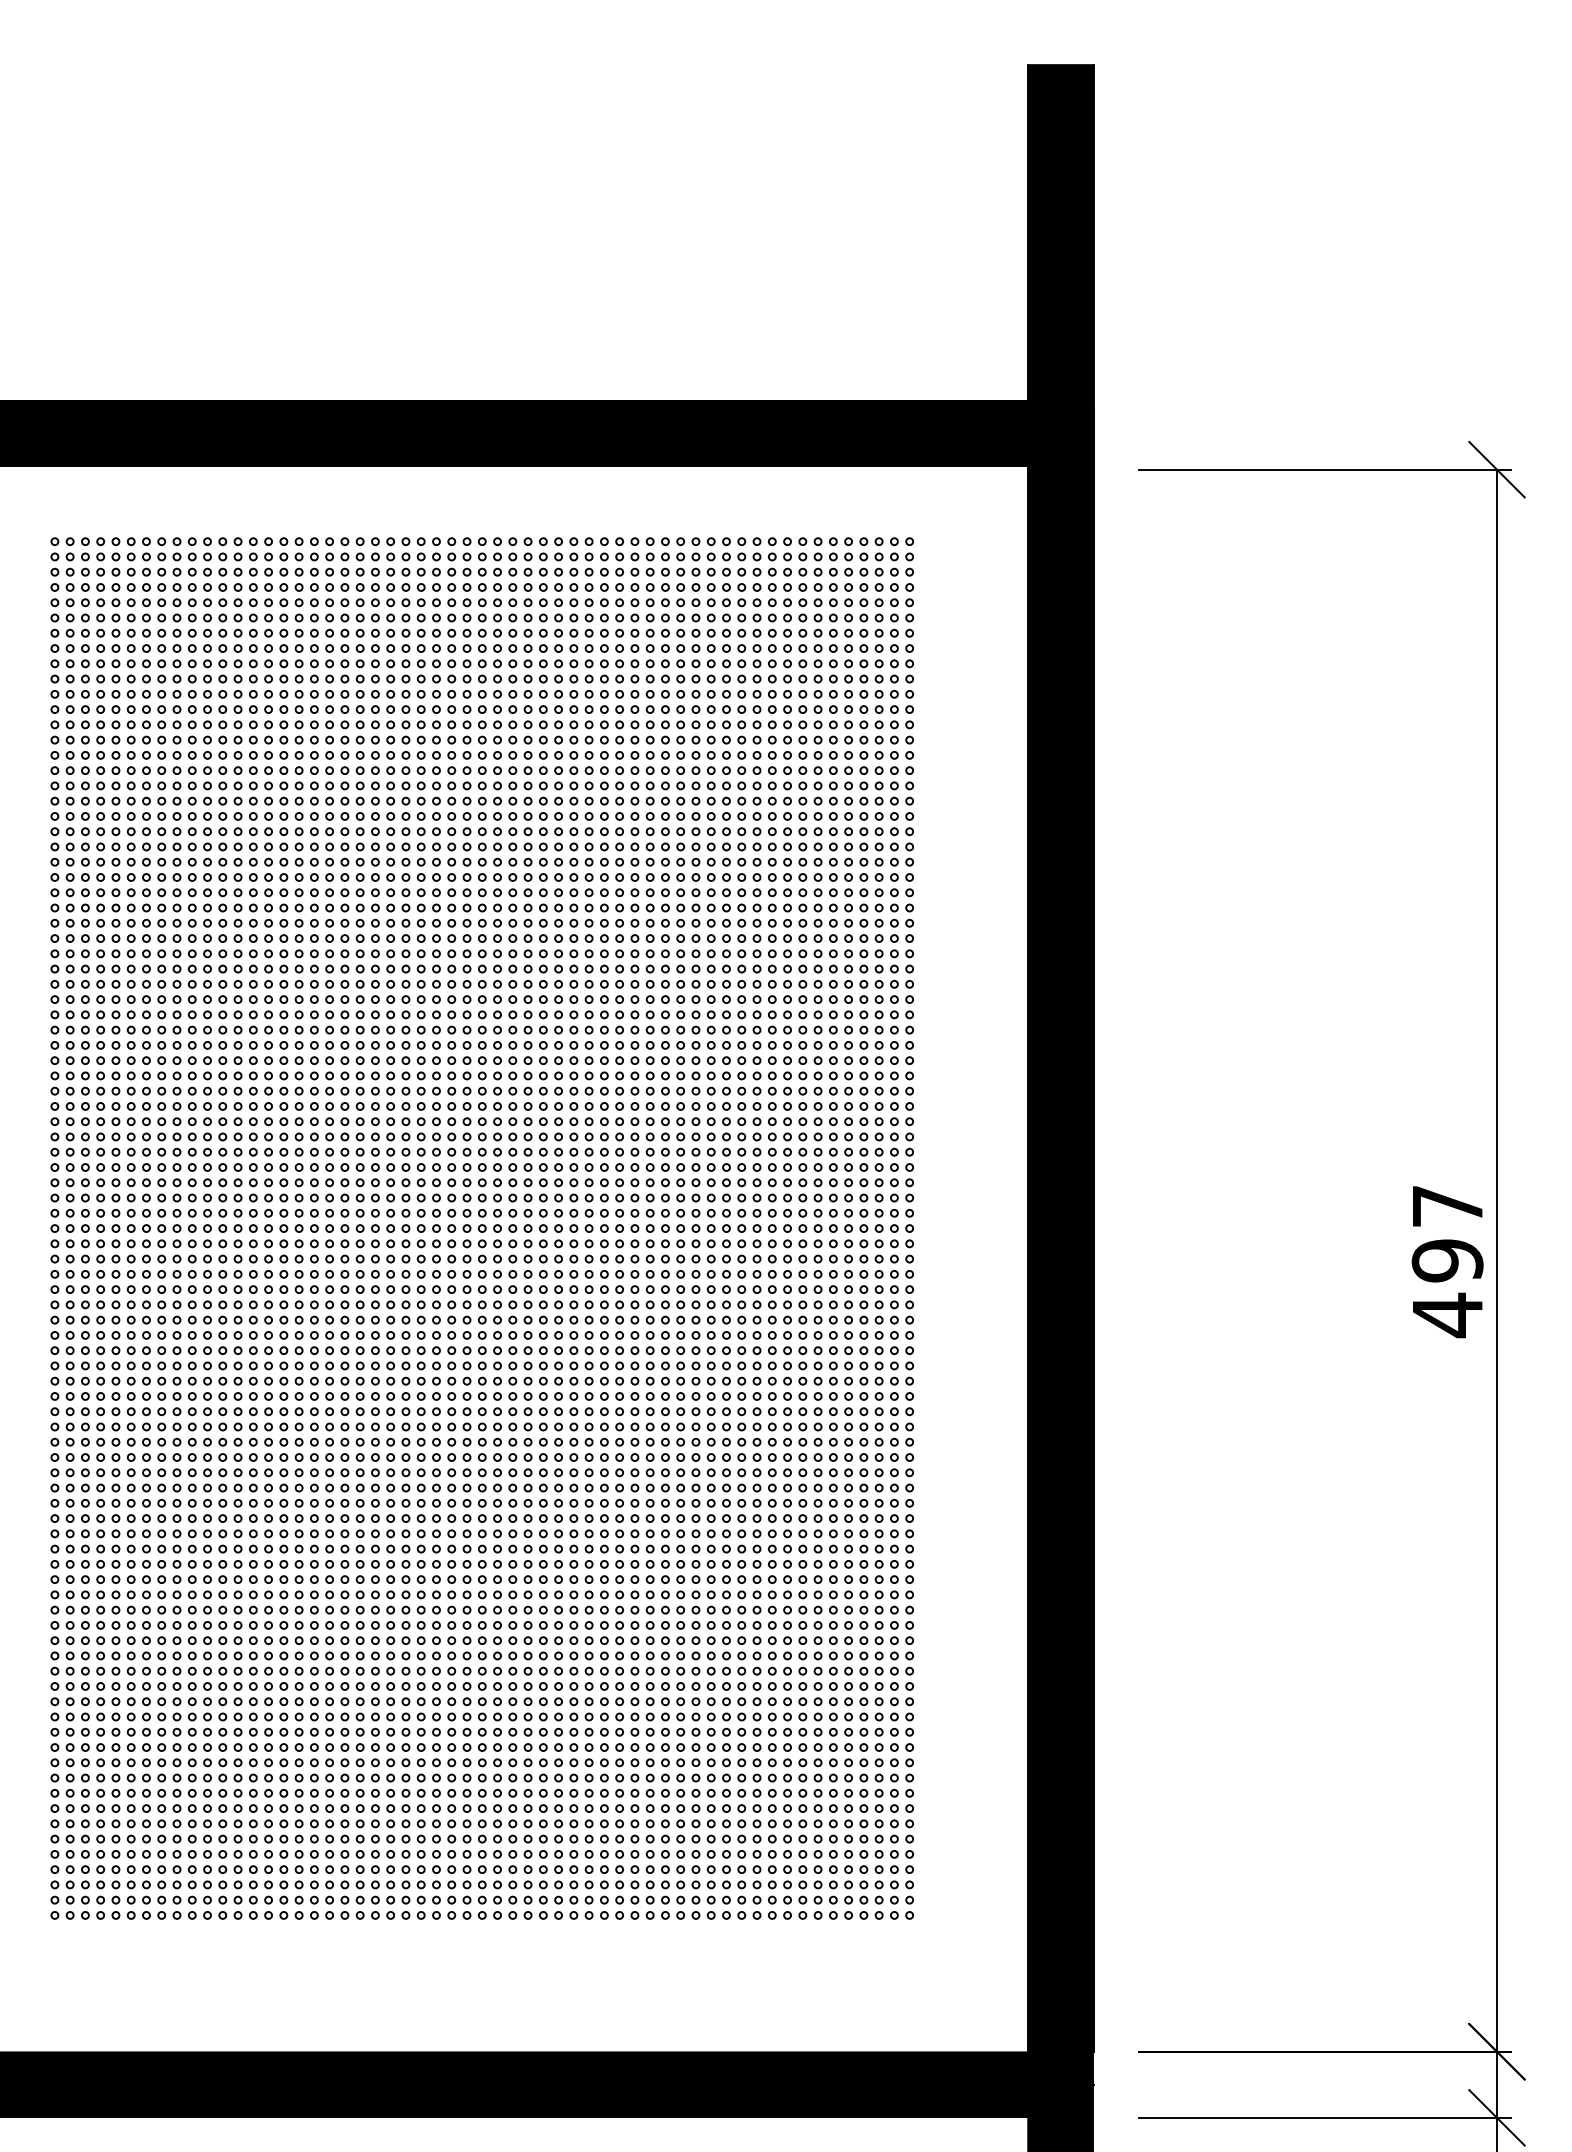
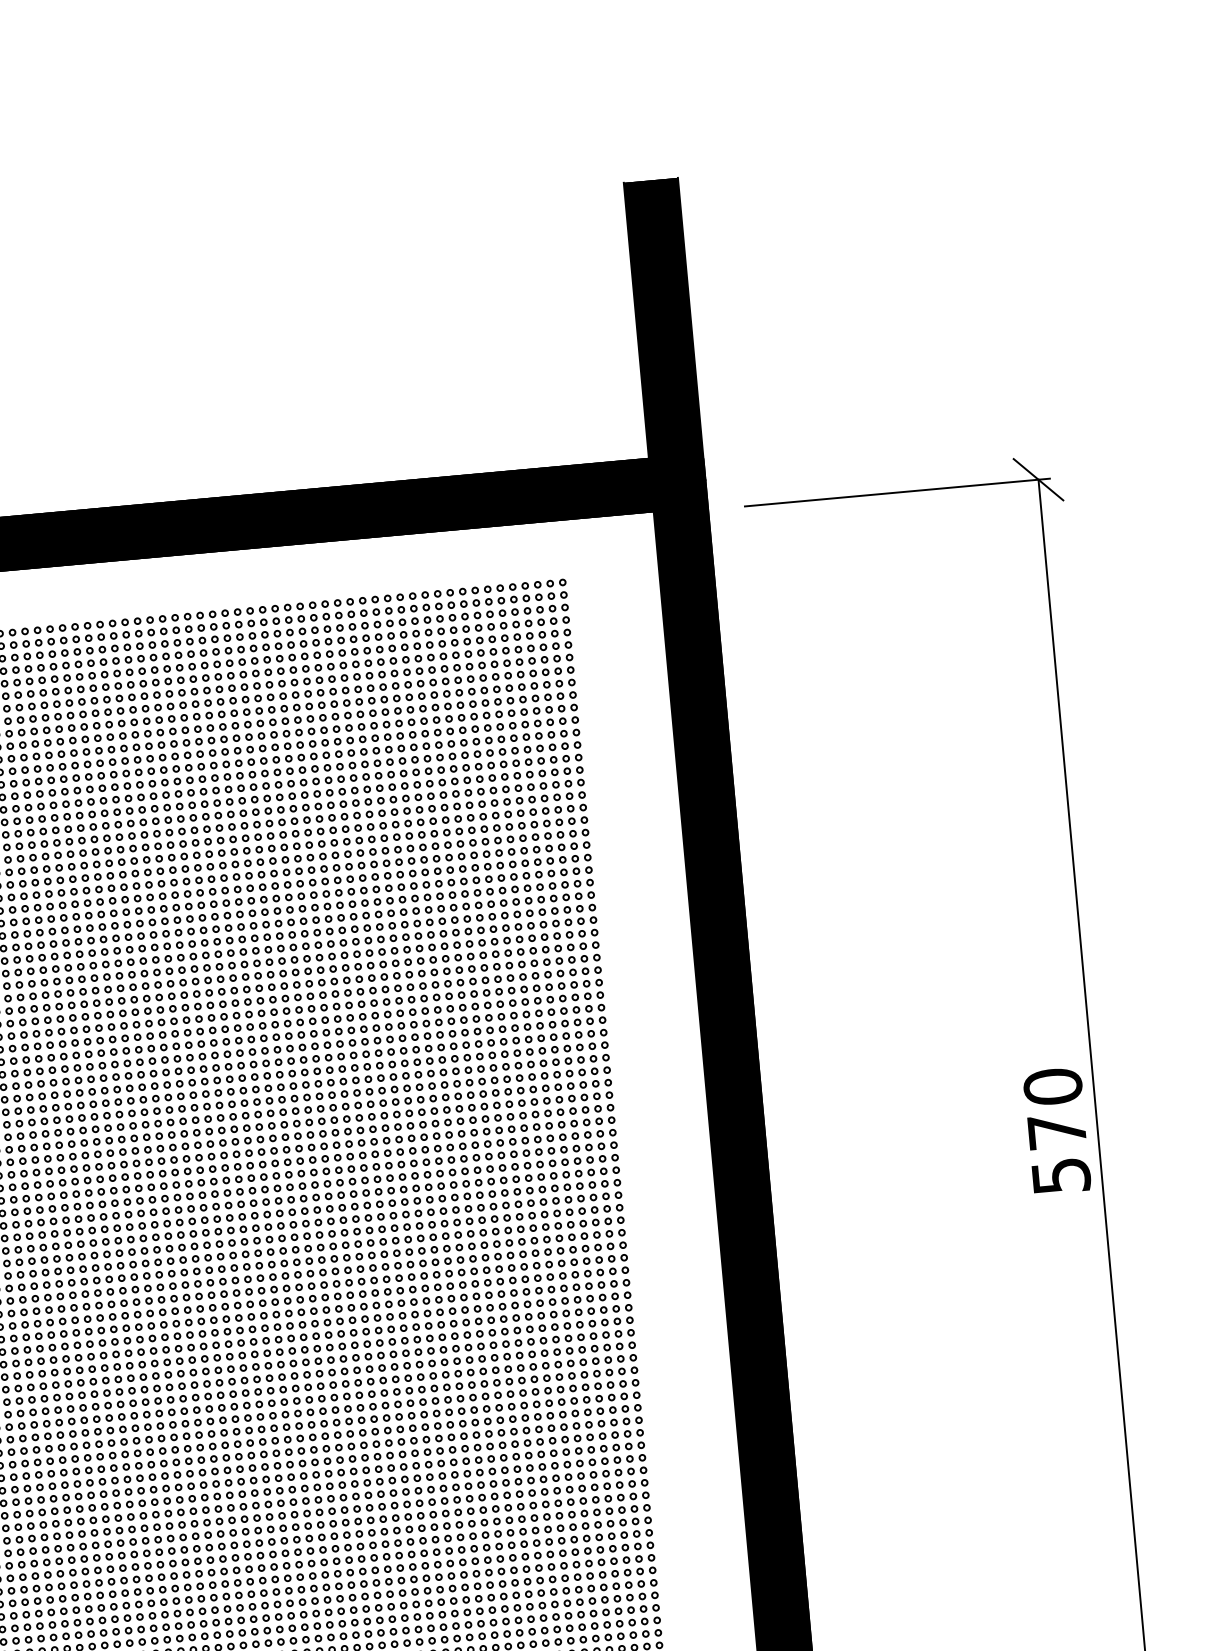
text: (1447, 1261) -> (1057, 1132), 497 -> 570

